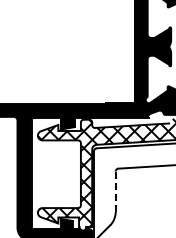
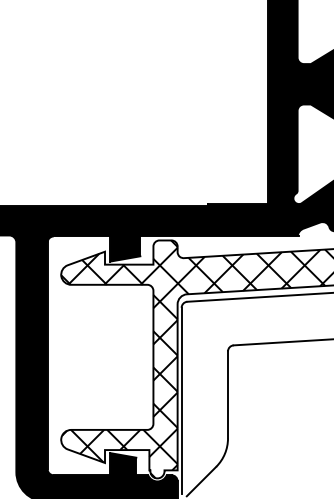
line: (115, 191) -> (227, 394), dashed -> solid

